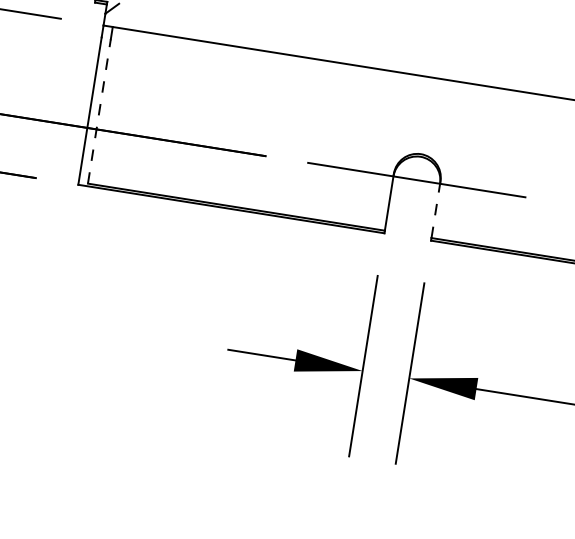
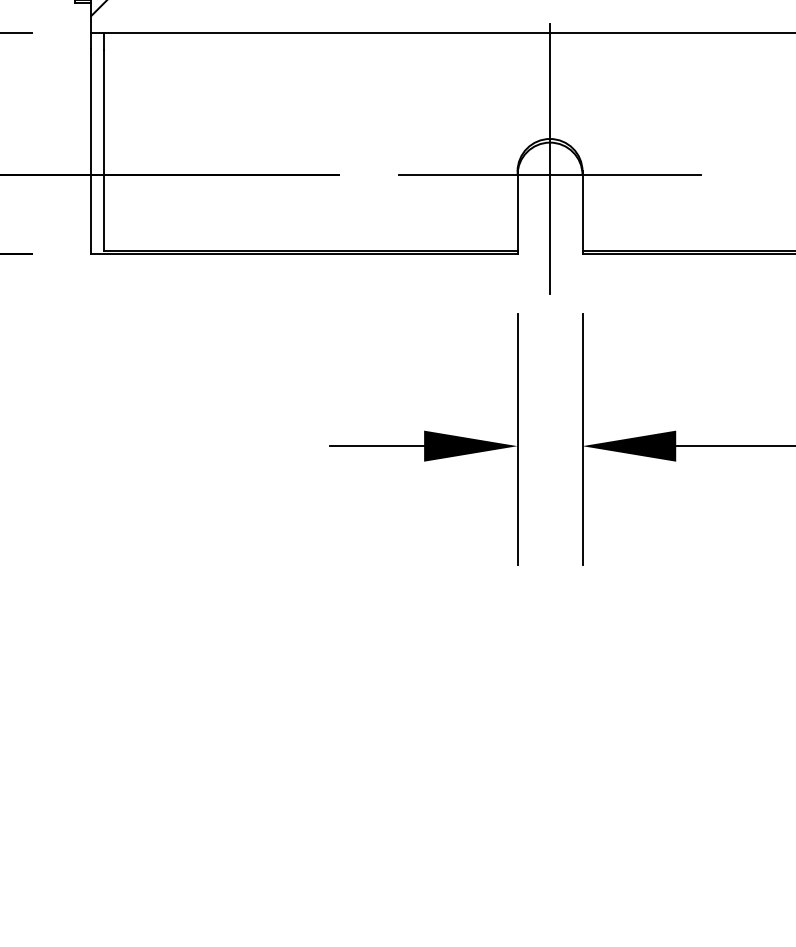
line: (99, 111) -> (104, 150), dashed -> solid
line: (418, 168) -> (550, 158), added
line: (435, 209) -> (582, 211), dashed -> solid

